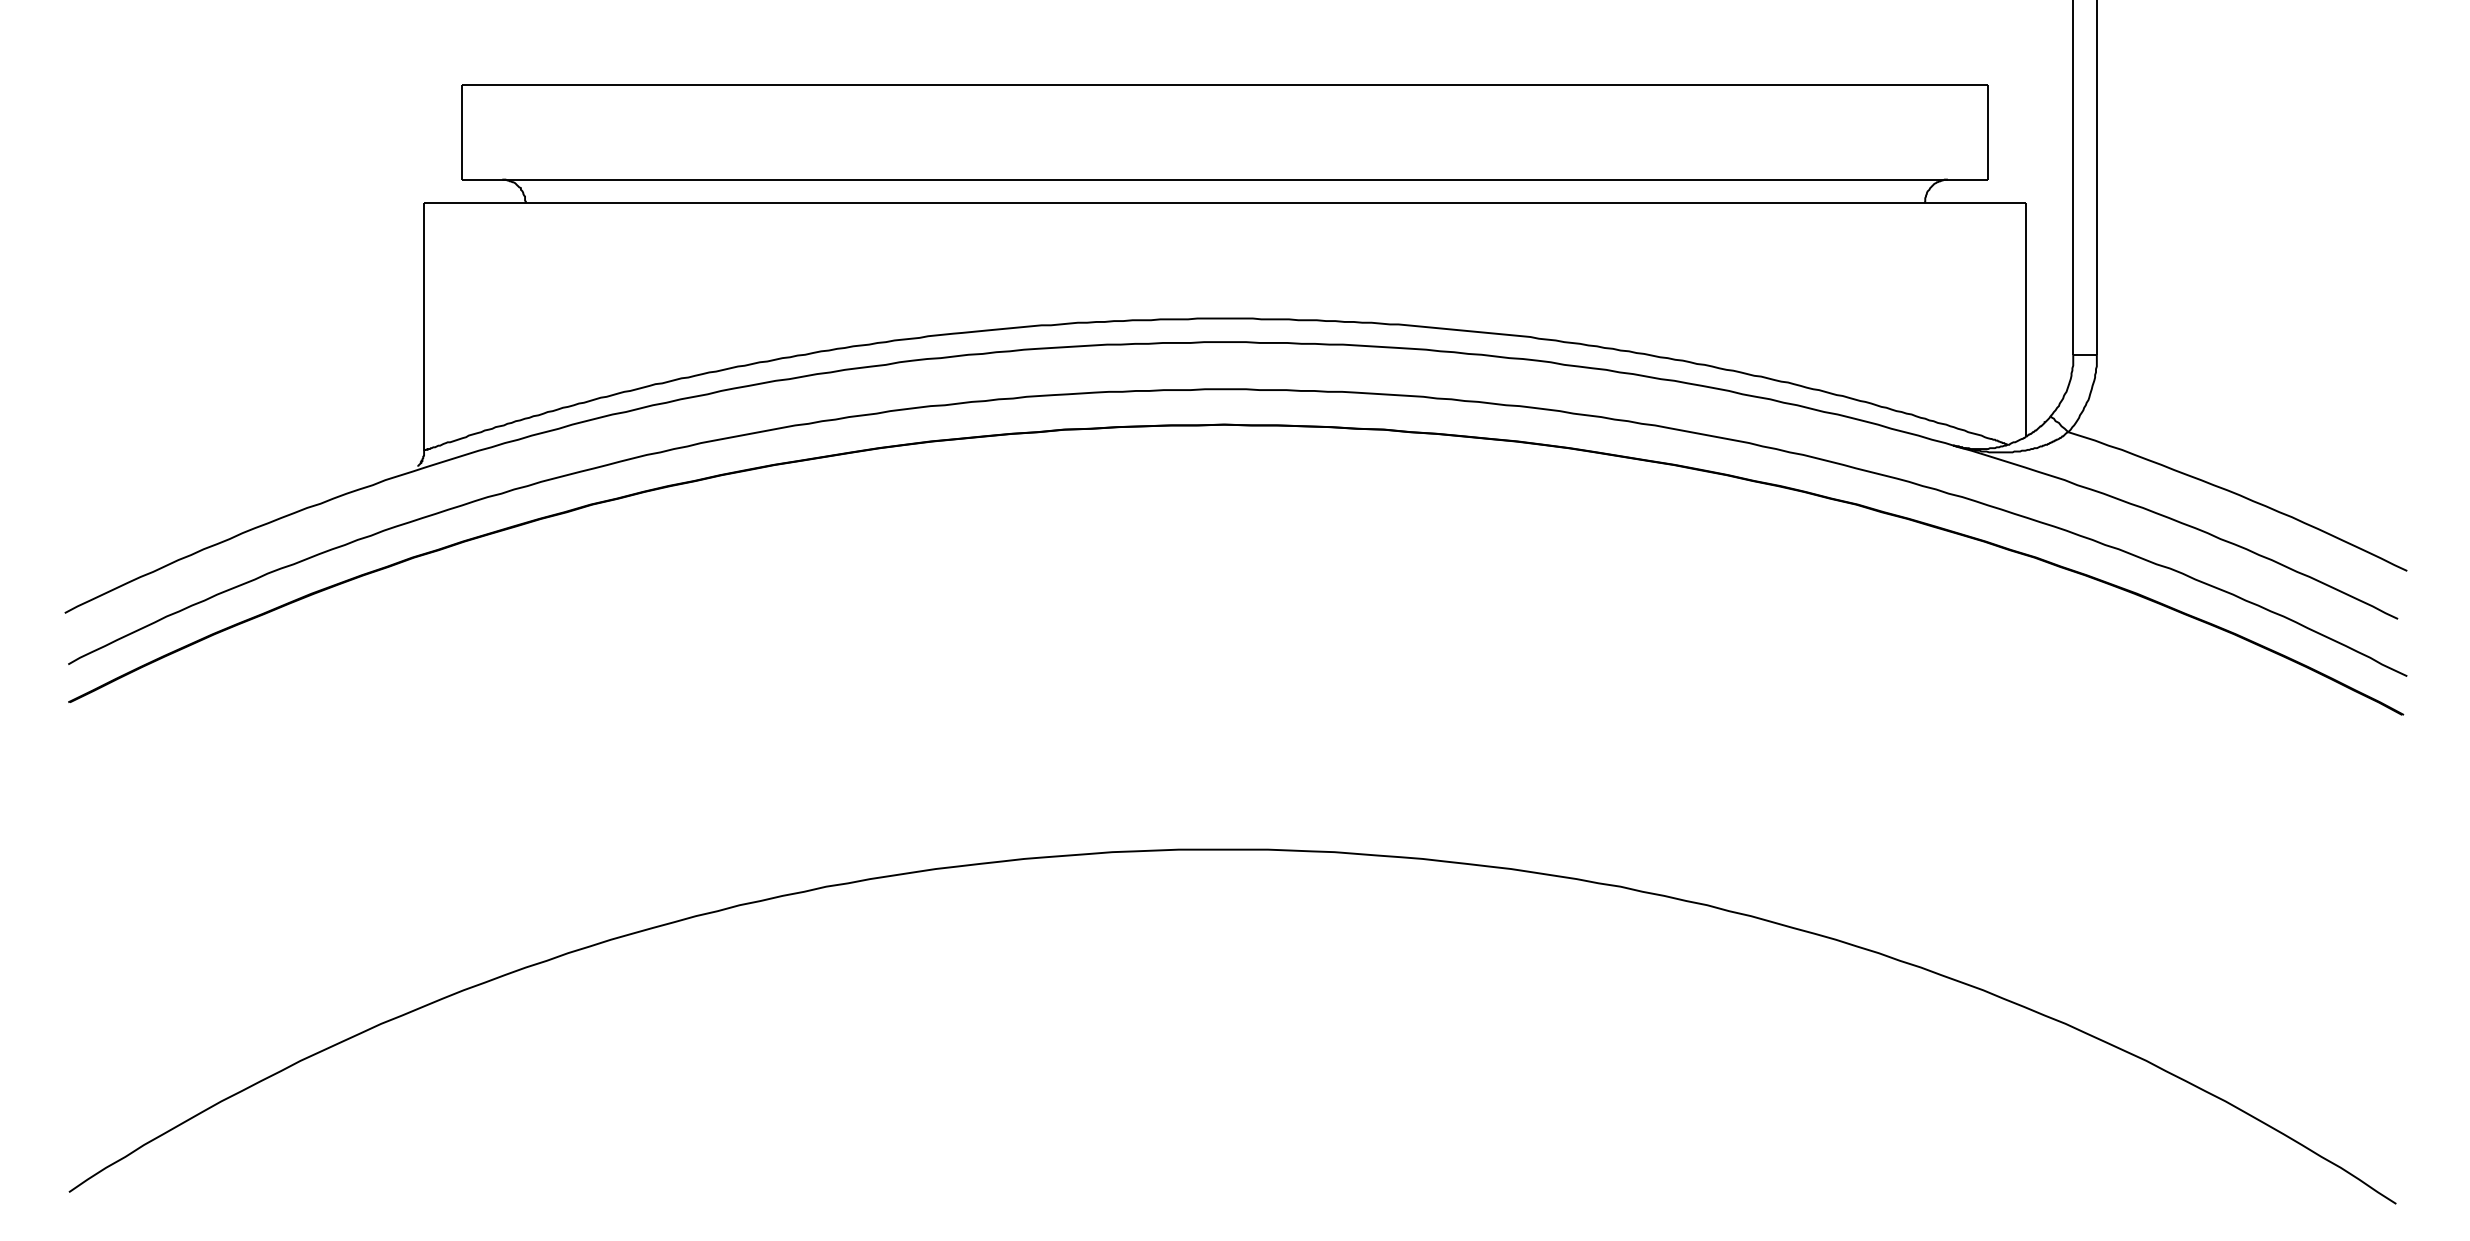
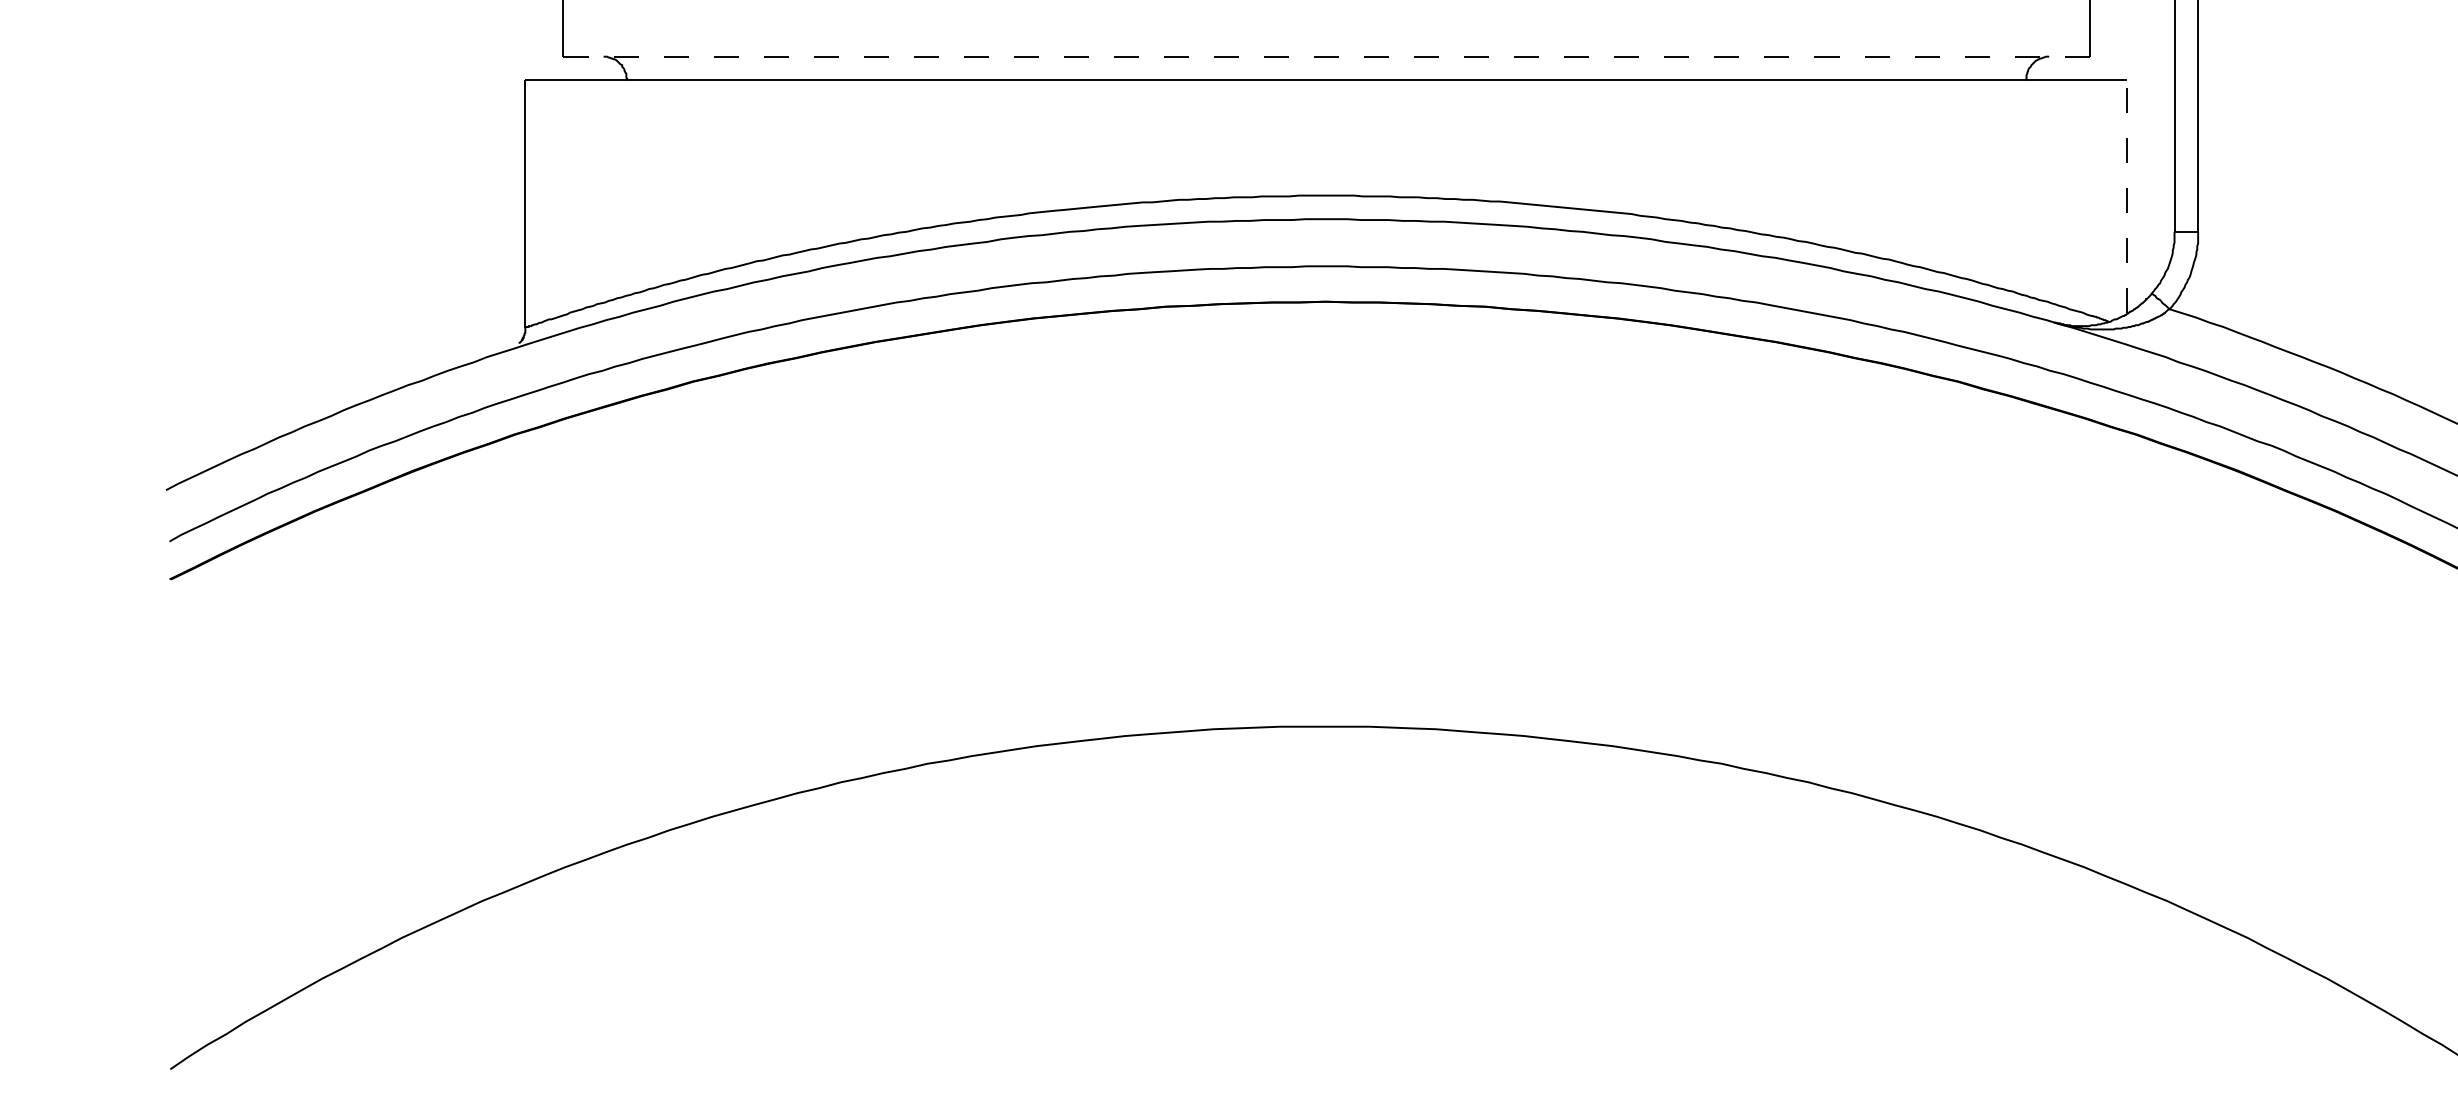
line: (1233, 179) -> (1334, 56), solid -> dashed
line: (2026, 319) -> (2127, 196), solid -> dashed

